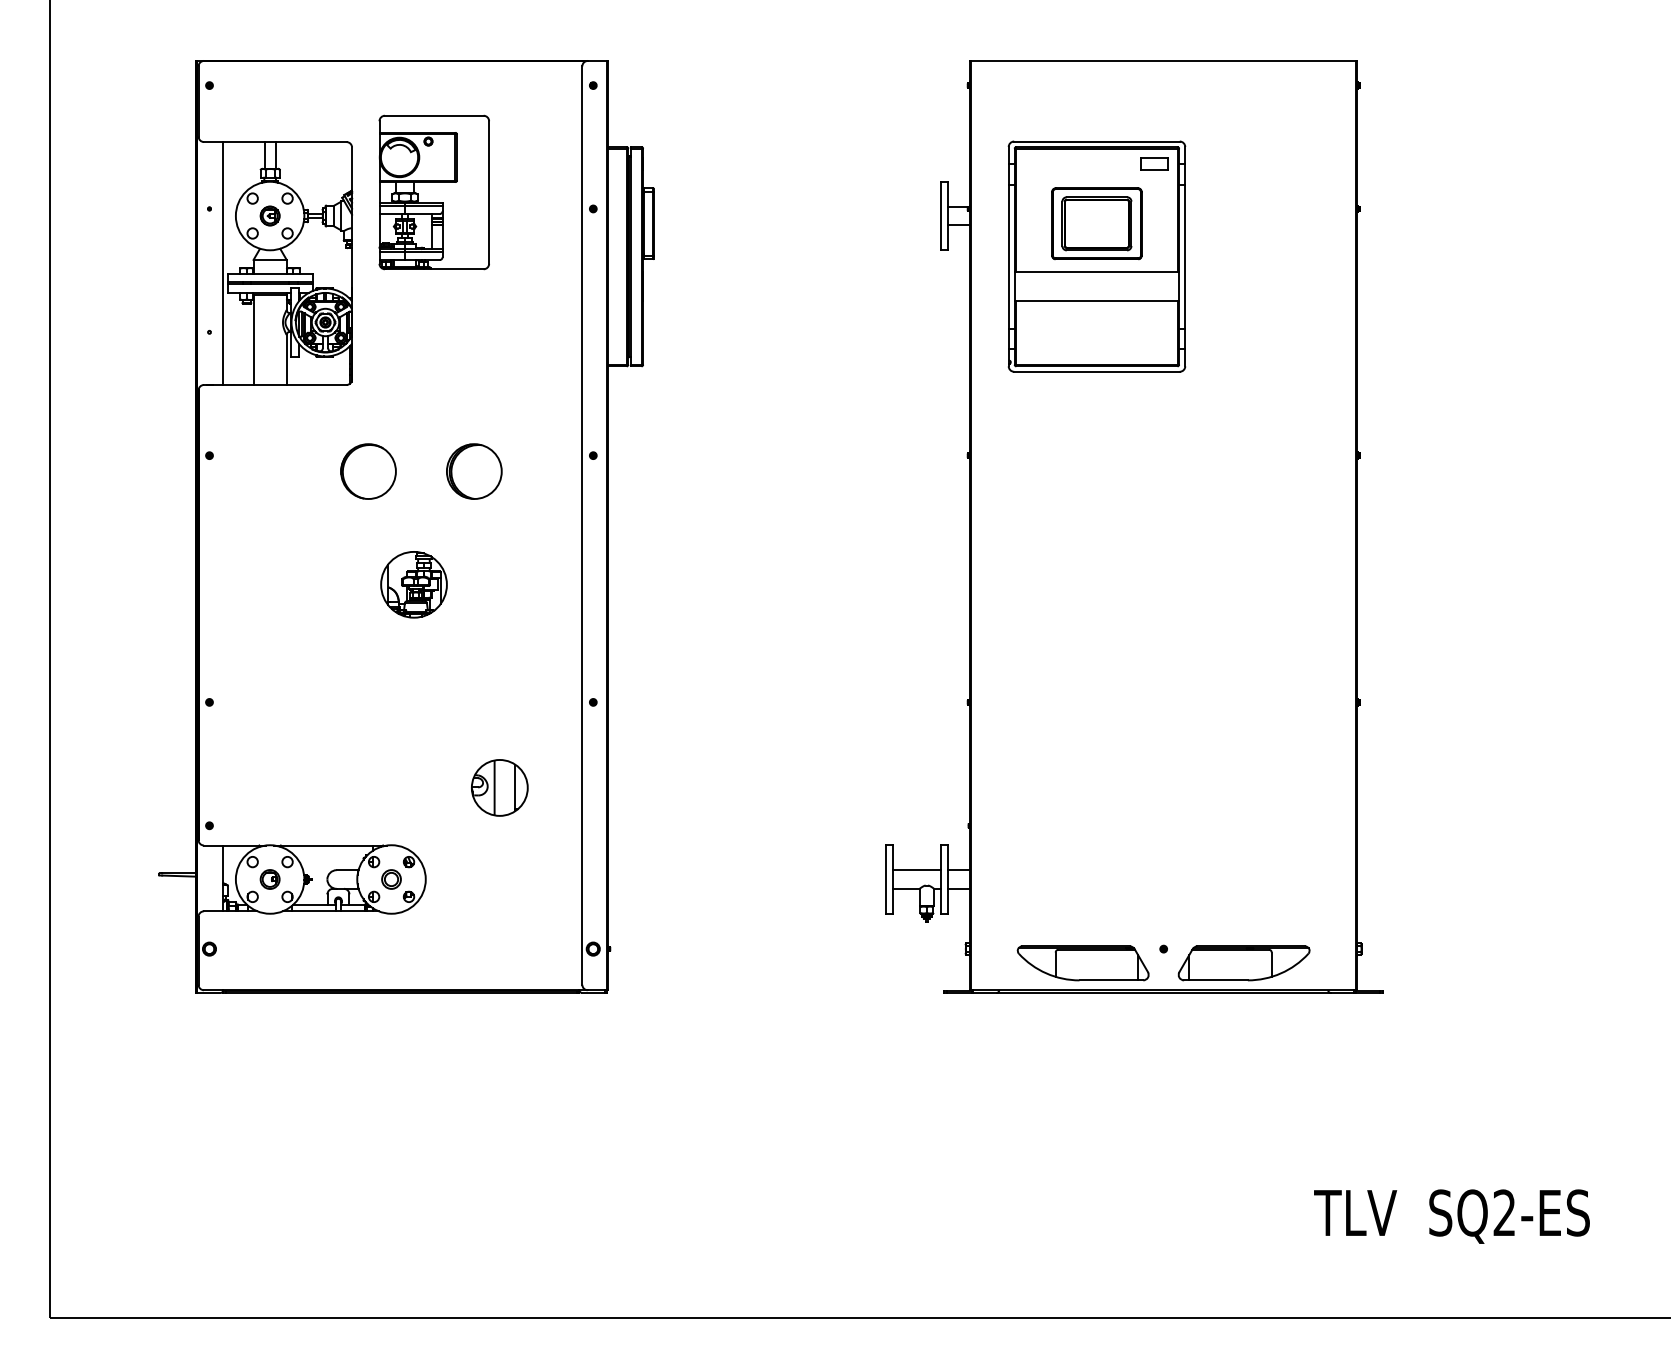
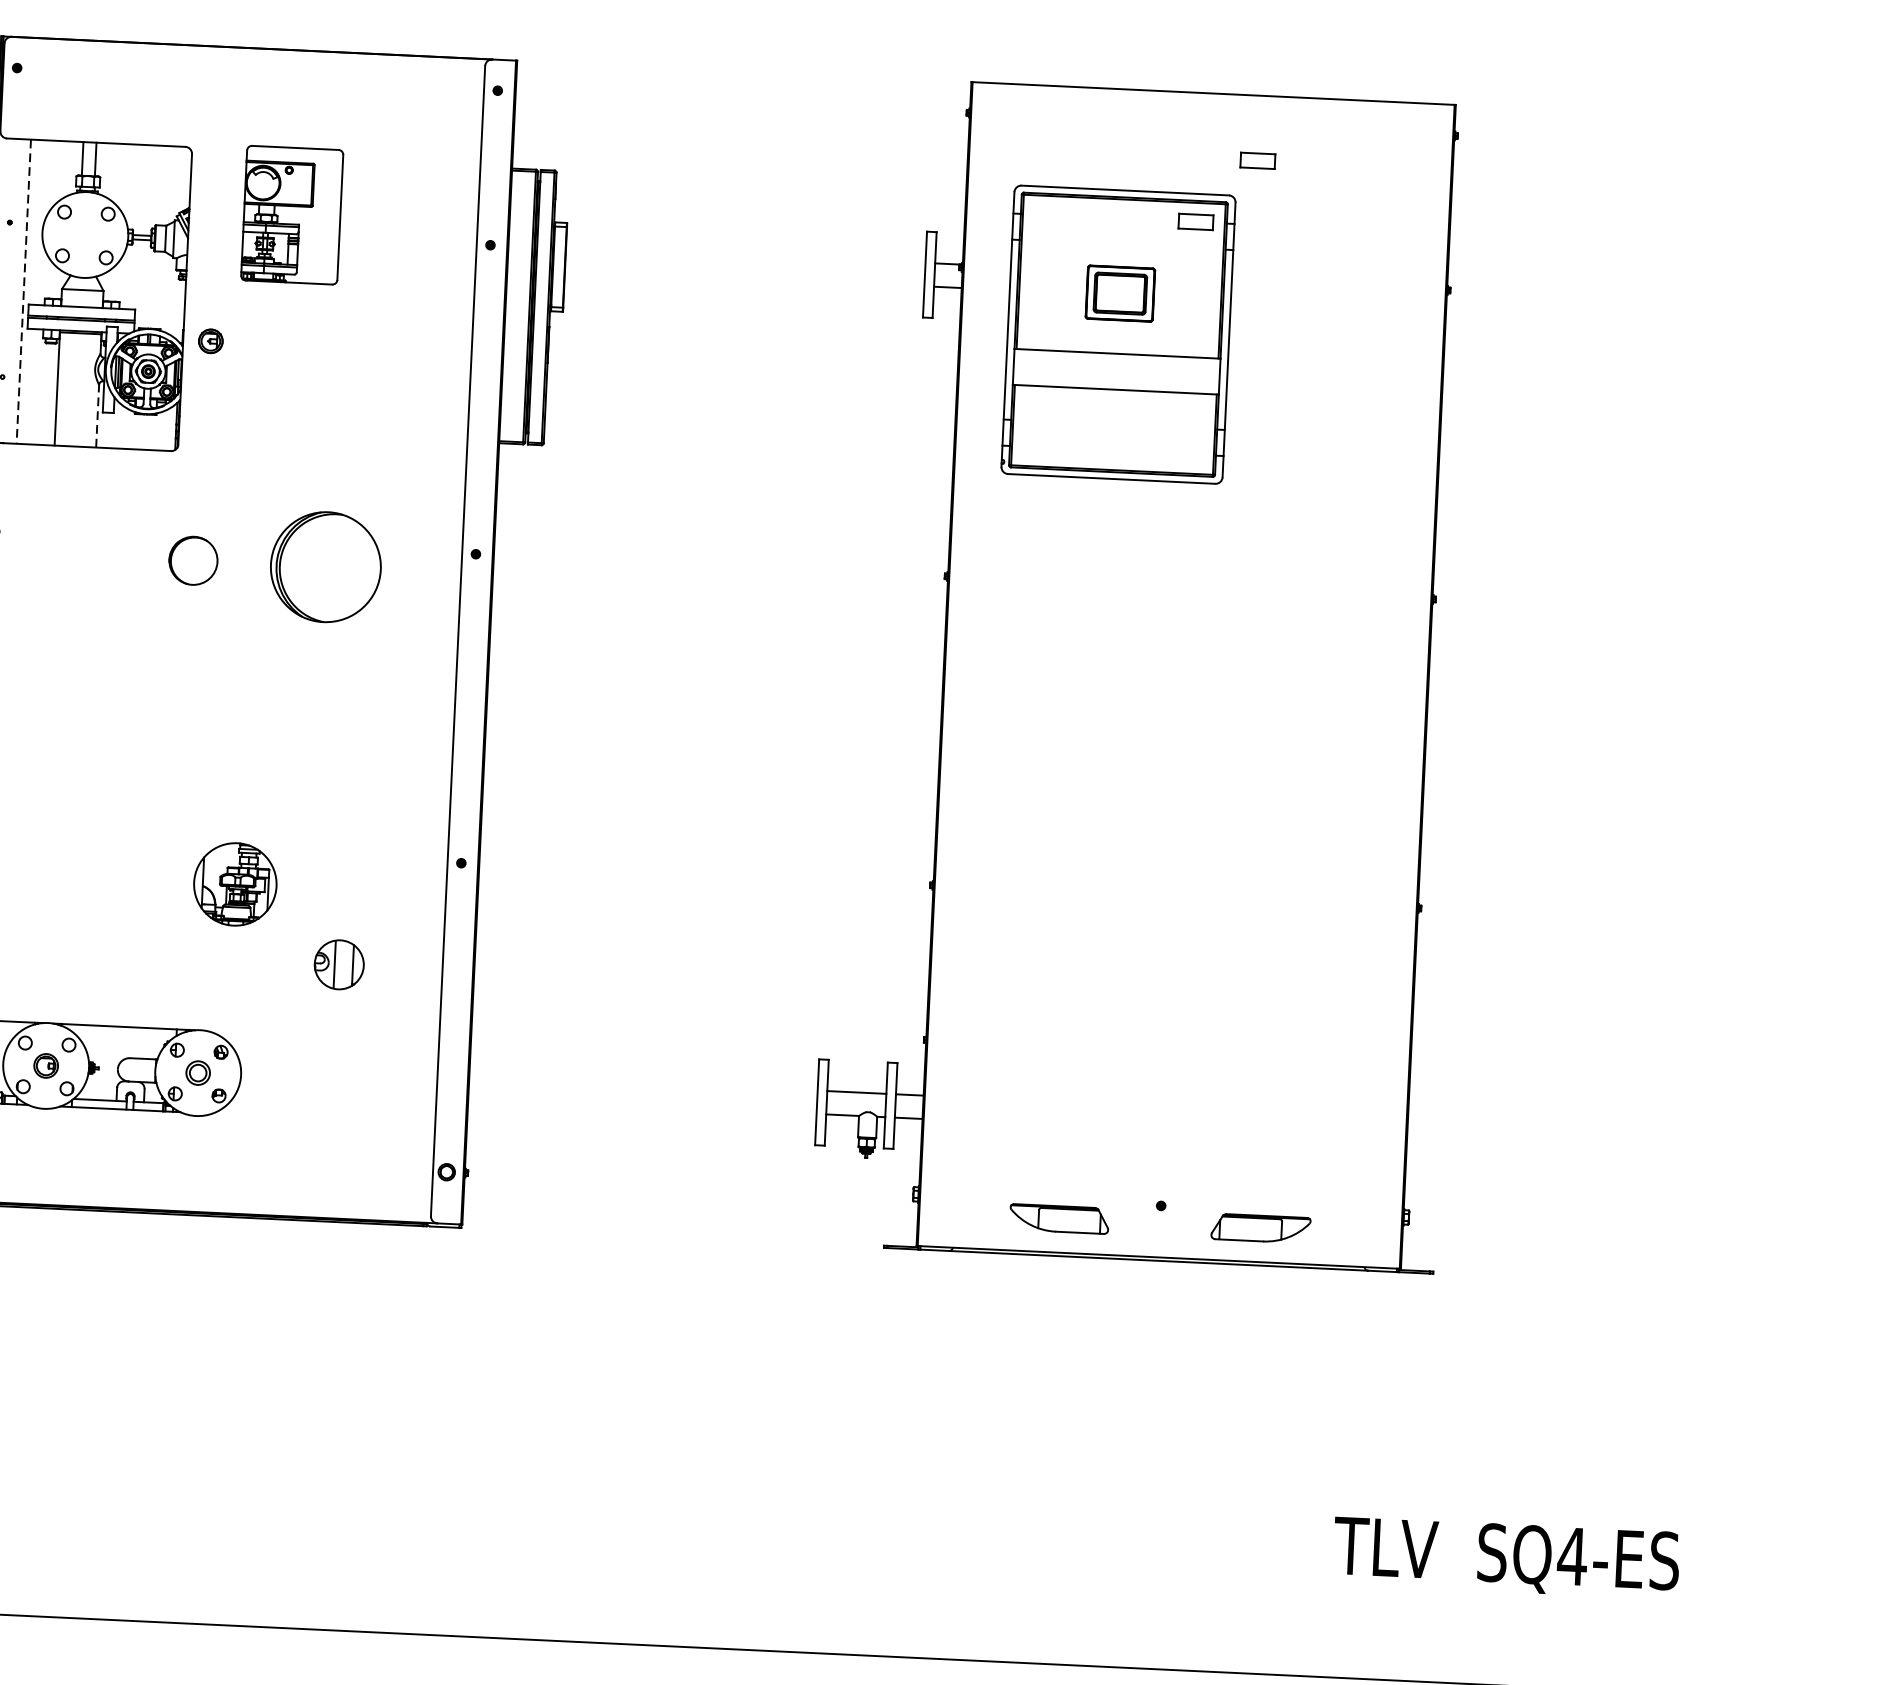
part: (1201, 112) -> (1257, 160), added
part: (433, 192) -> (291, 215), size x0.7
part: (269, 215) -> (210, 340), moved
part: (1096, 223) -> (1119, 293), size x0.6
line: (223, 264) -> (24, 292), solid -> dashed
line: (286, 359) -> (97, 415), solid -> dashed
circle: (368, 471) -> (193, 560), size x0.7
part: (474, 471) -> (326, 567), size x1.6
part: (413, 584) -> (234, 884), moved
part: (499, 787) -> (338, 964), size x0.7
part: (1082, 963) -> (1058, 1219), size x0.6
part: (1243, 963) -> (1260, 1228), size x0.6
text: (1504, 1212) -> (1572, 1555), SQ2-ES -> SQ4-ES

